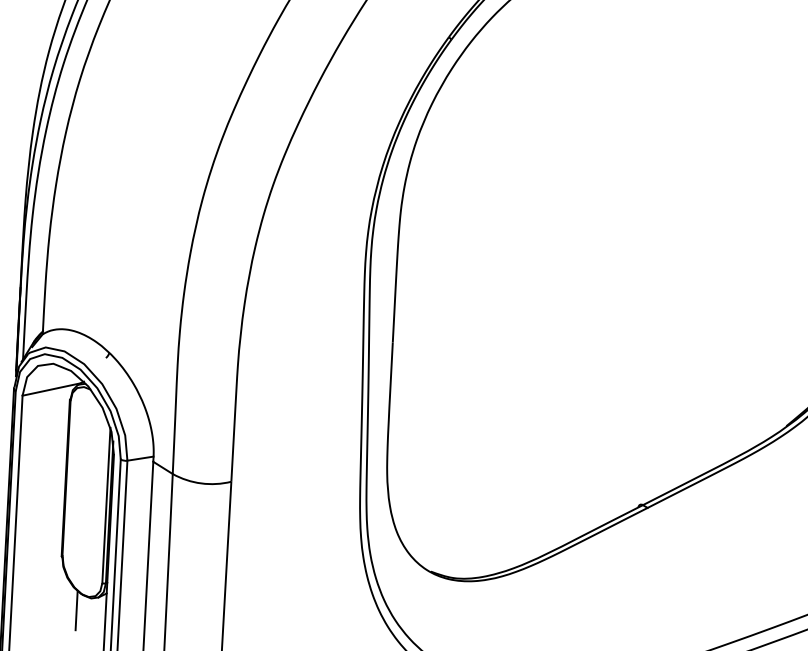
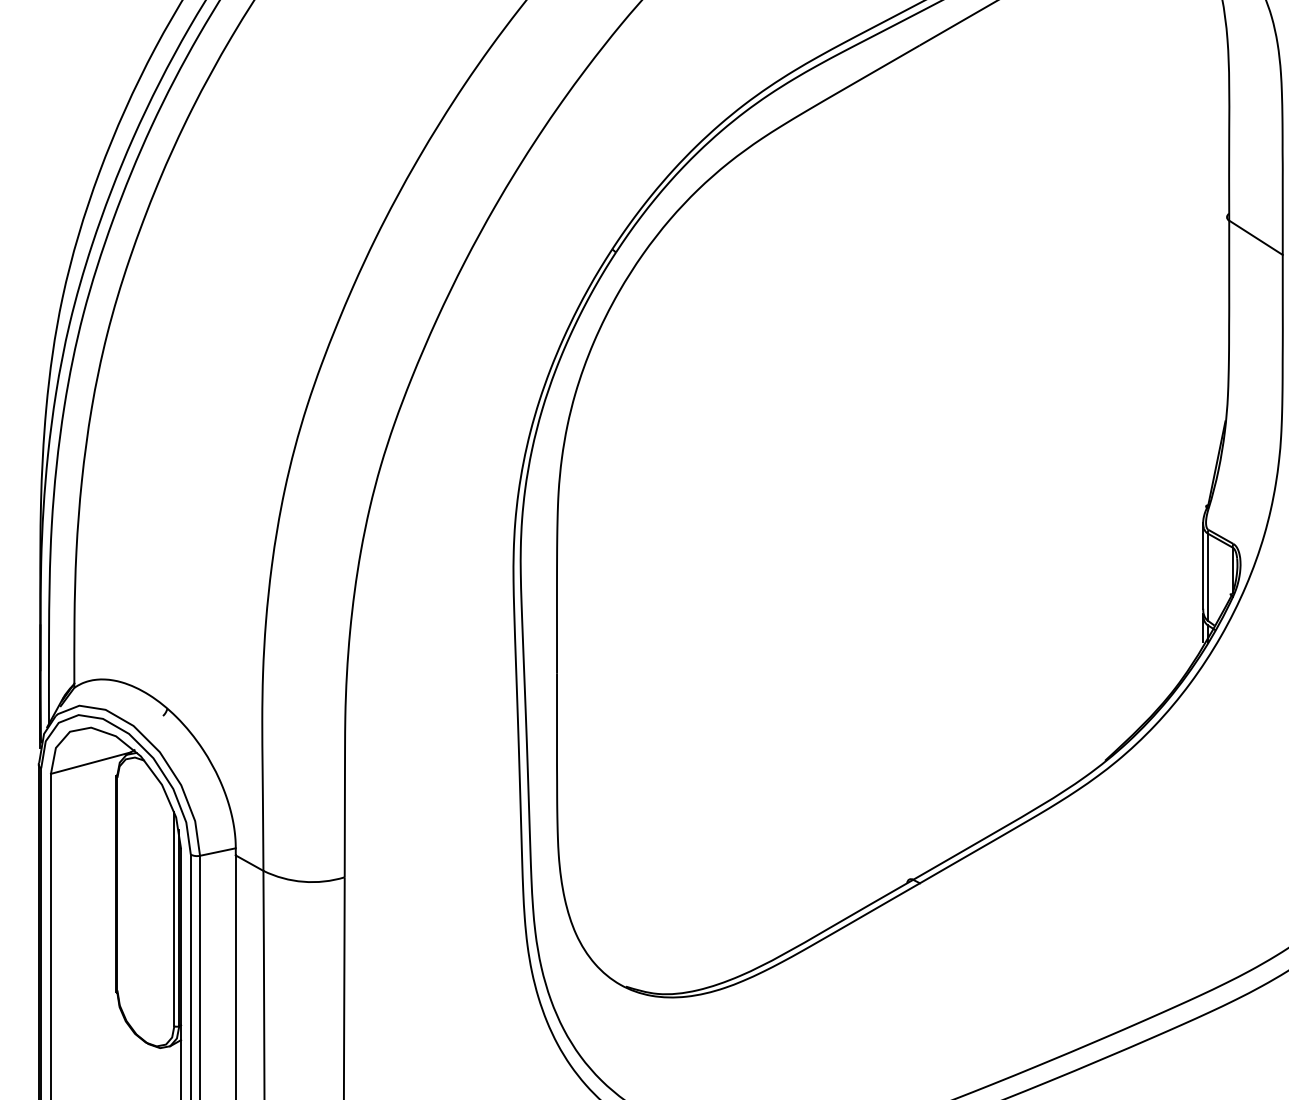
line: (76, 610) -> (140, 1065), removed

